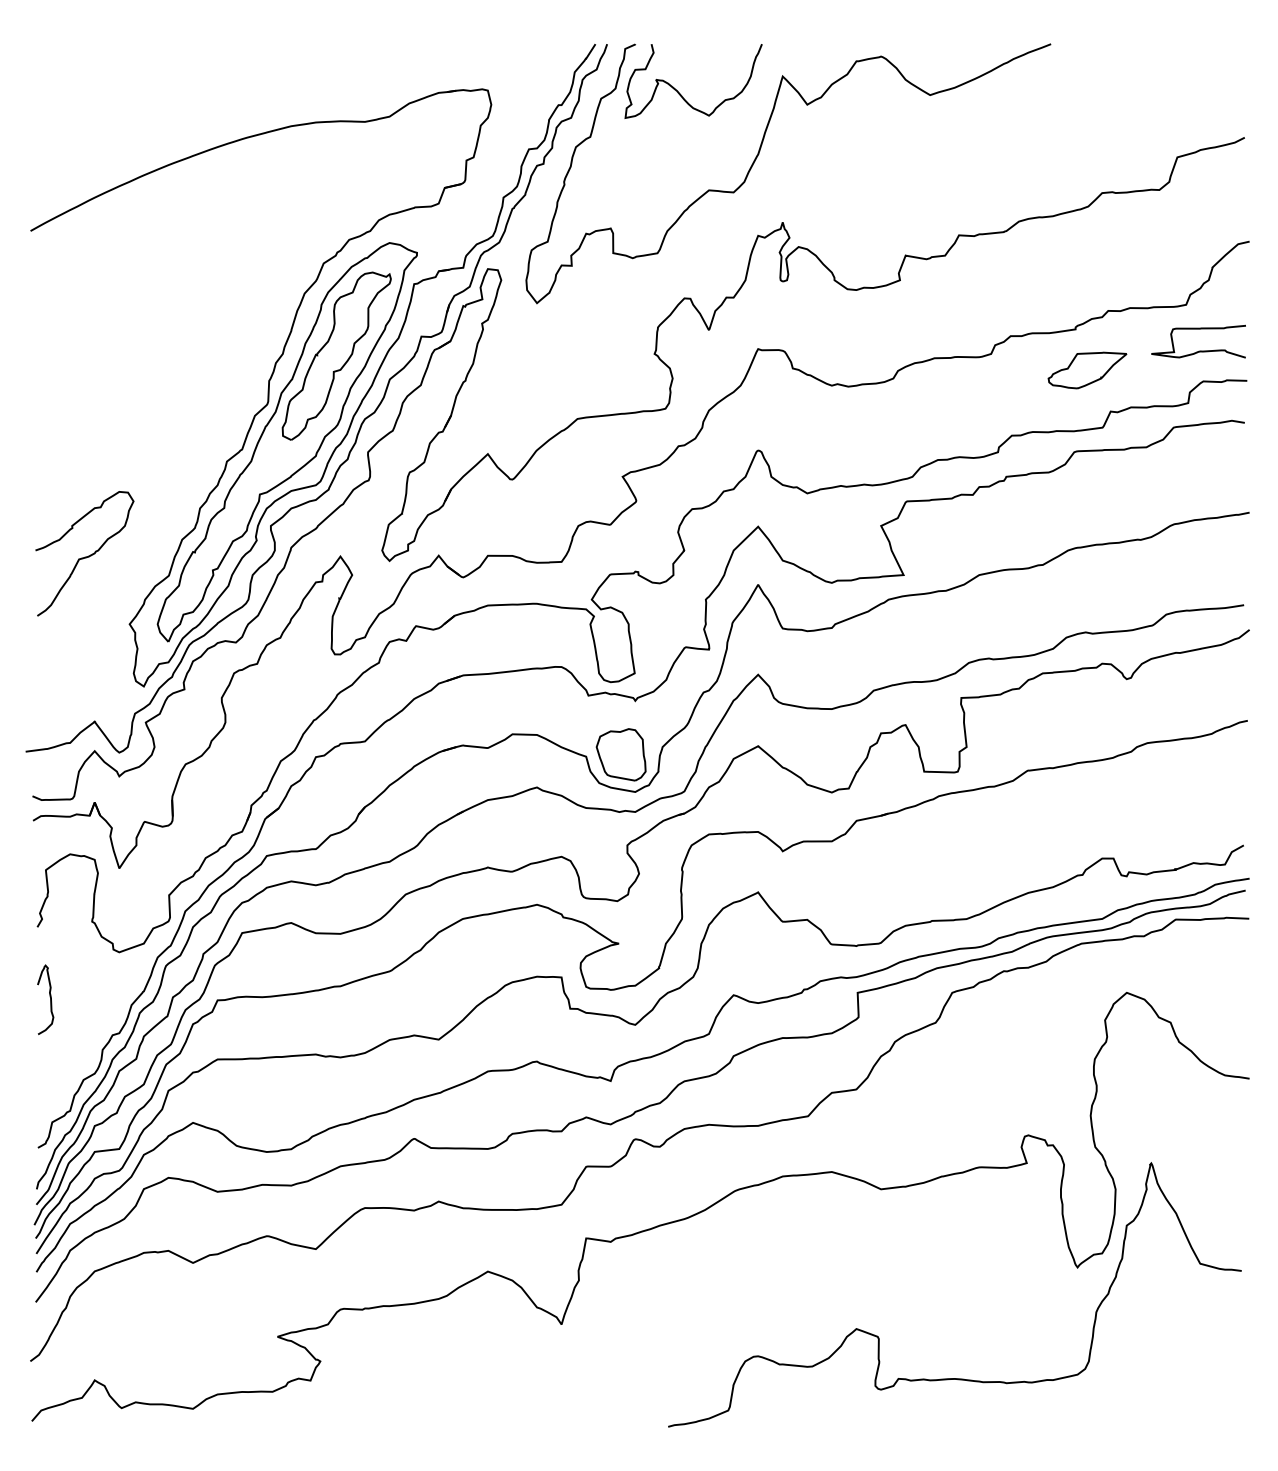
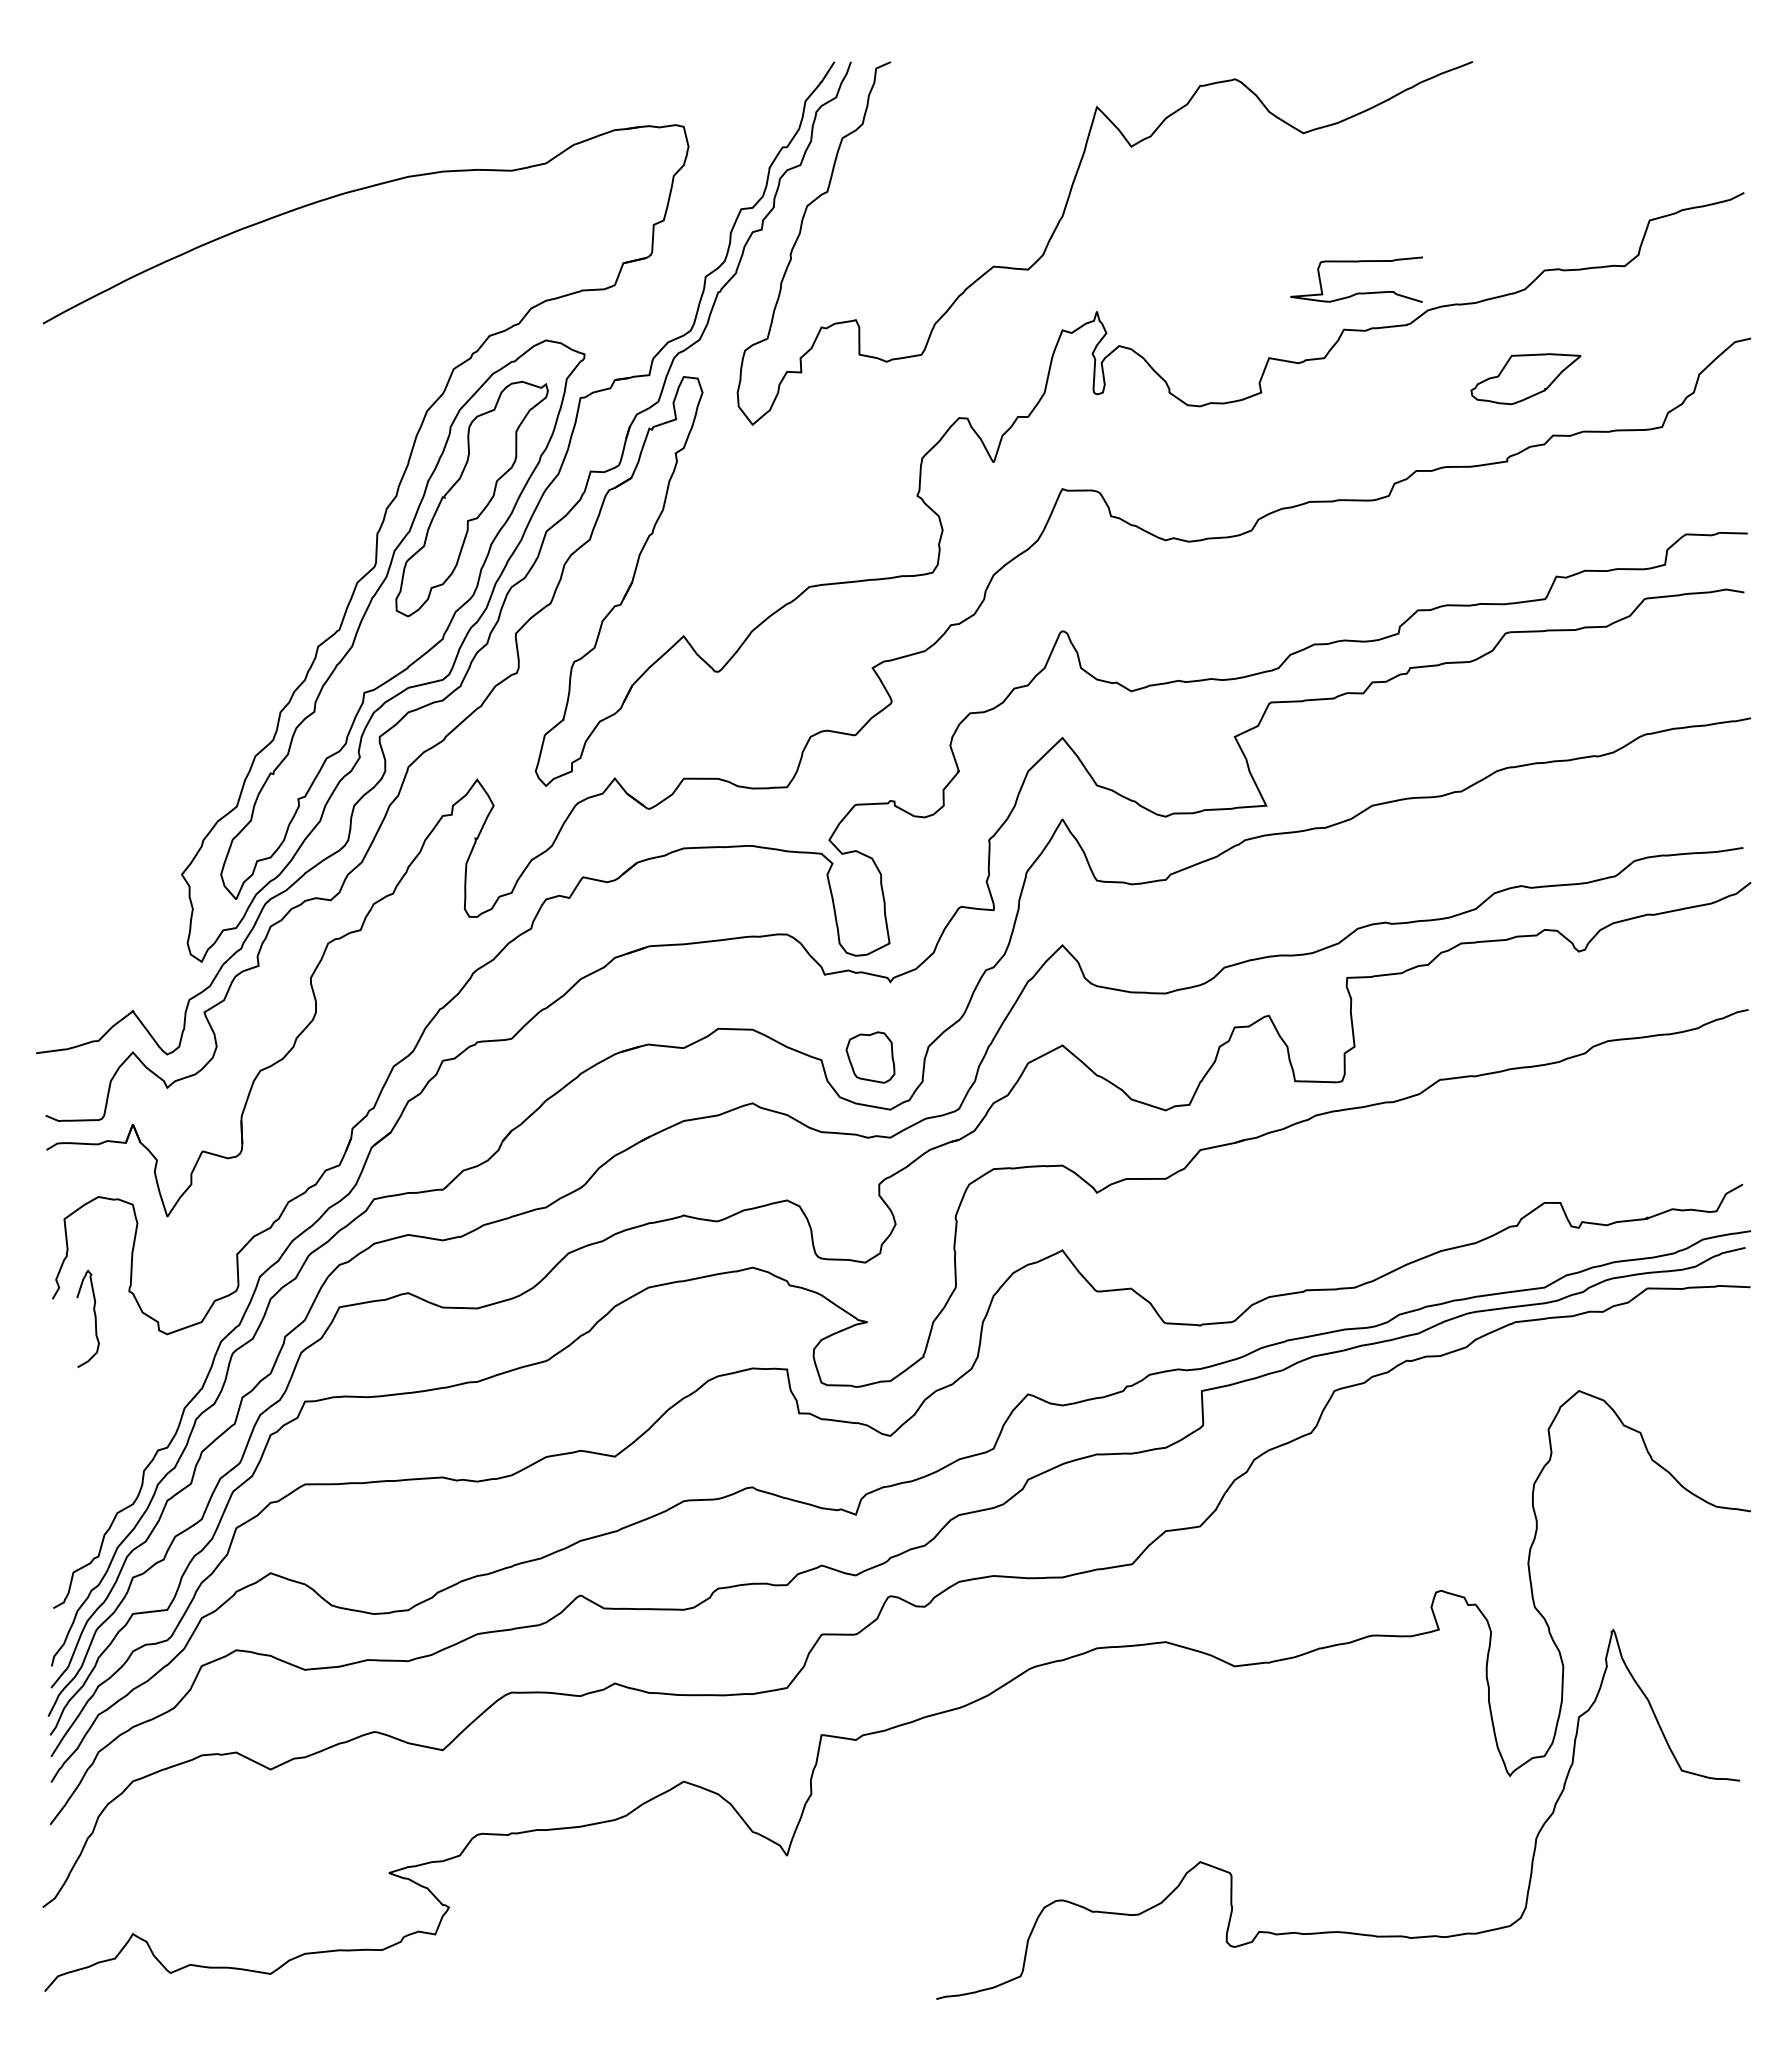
curve: (678, 91) -> (950, 127), removed
curve: (1199, 350) -> (1357, 292), moved
part: (1087, 370) -> (1525, 379), moved
curve: (86, 556) -> (121, 779), removed
part: (621, 754) -> (870, 1057), size x0.7
curve: (50, 999) -> (94, 1318), moved

